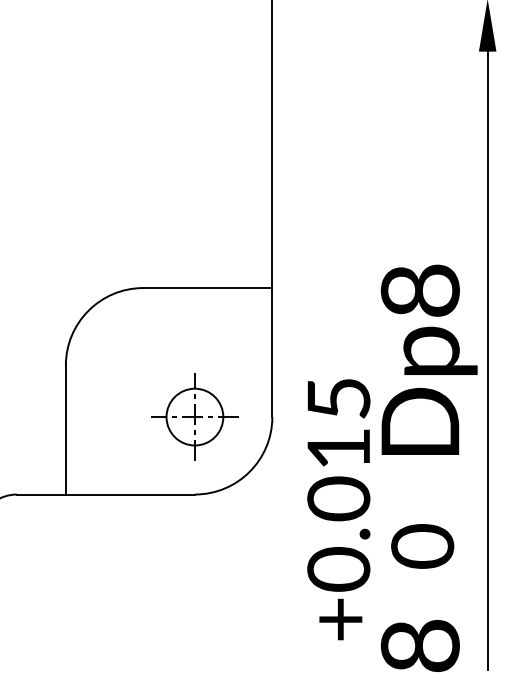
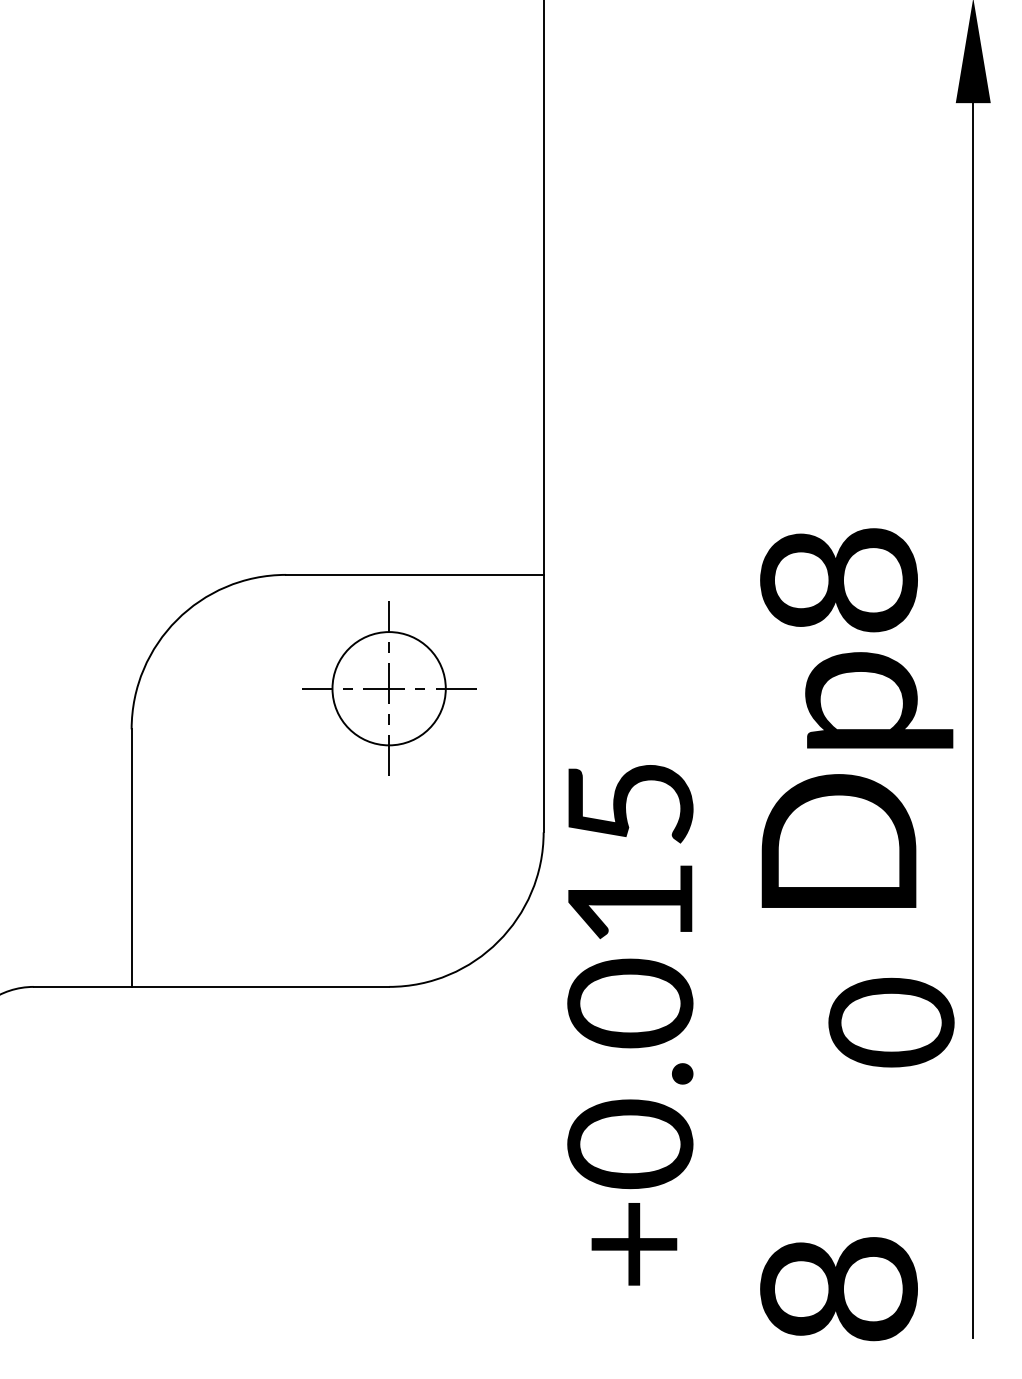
part: (194, 416) -> (388, 687), moved
text: (338, 509) -> (629, 1024), moved
text: (422, 546) -> (891, 1022), moved

